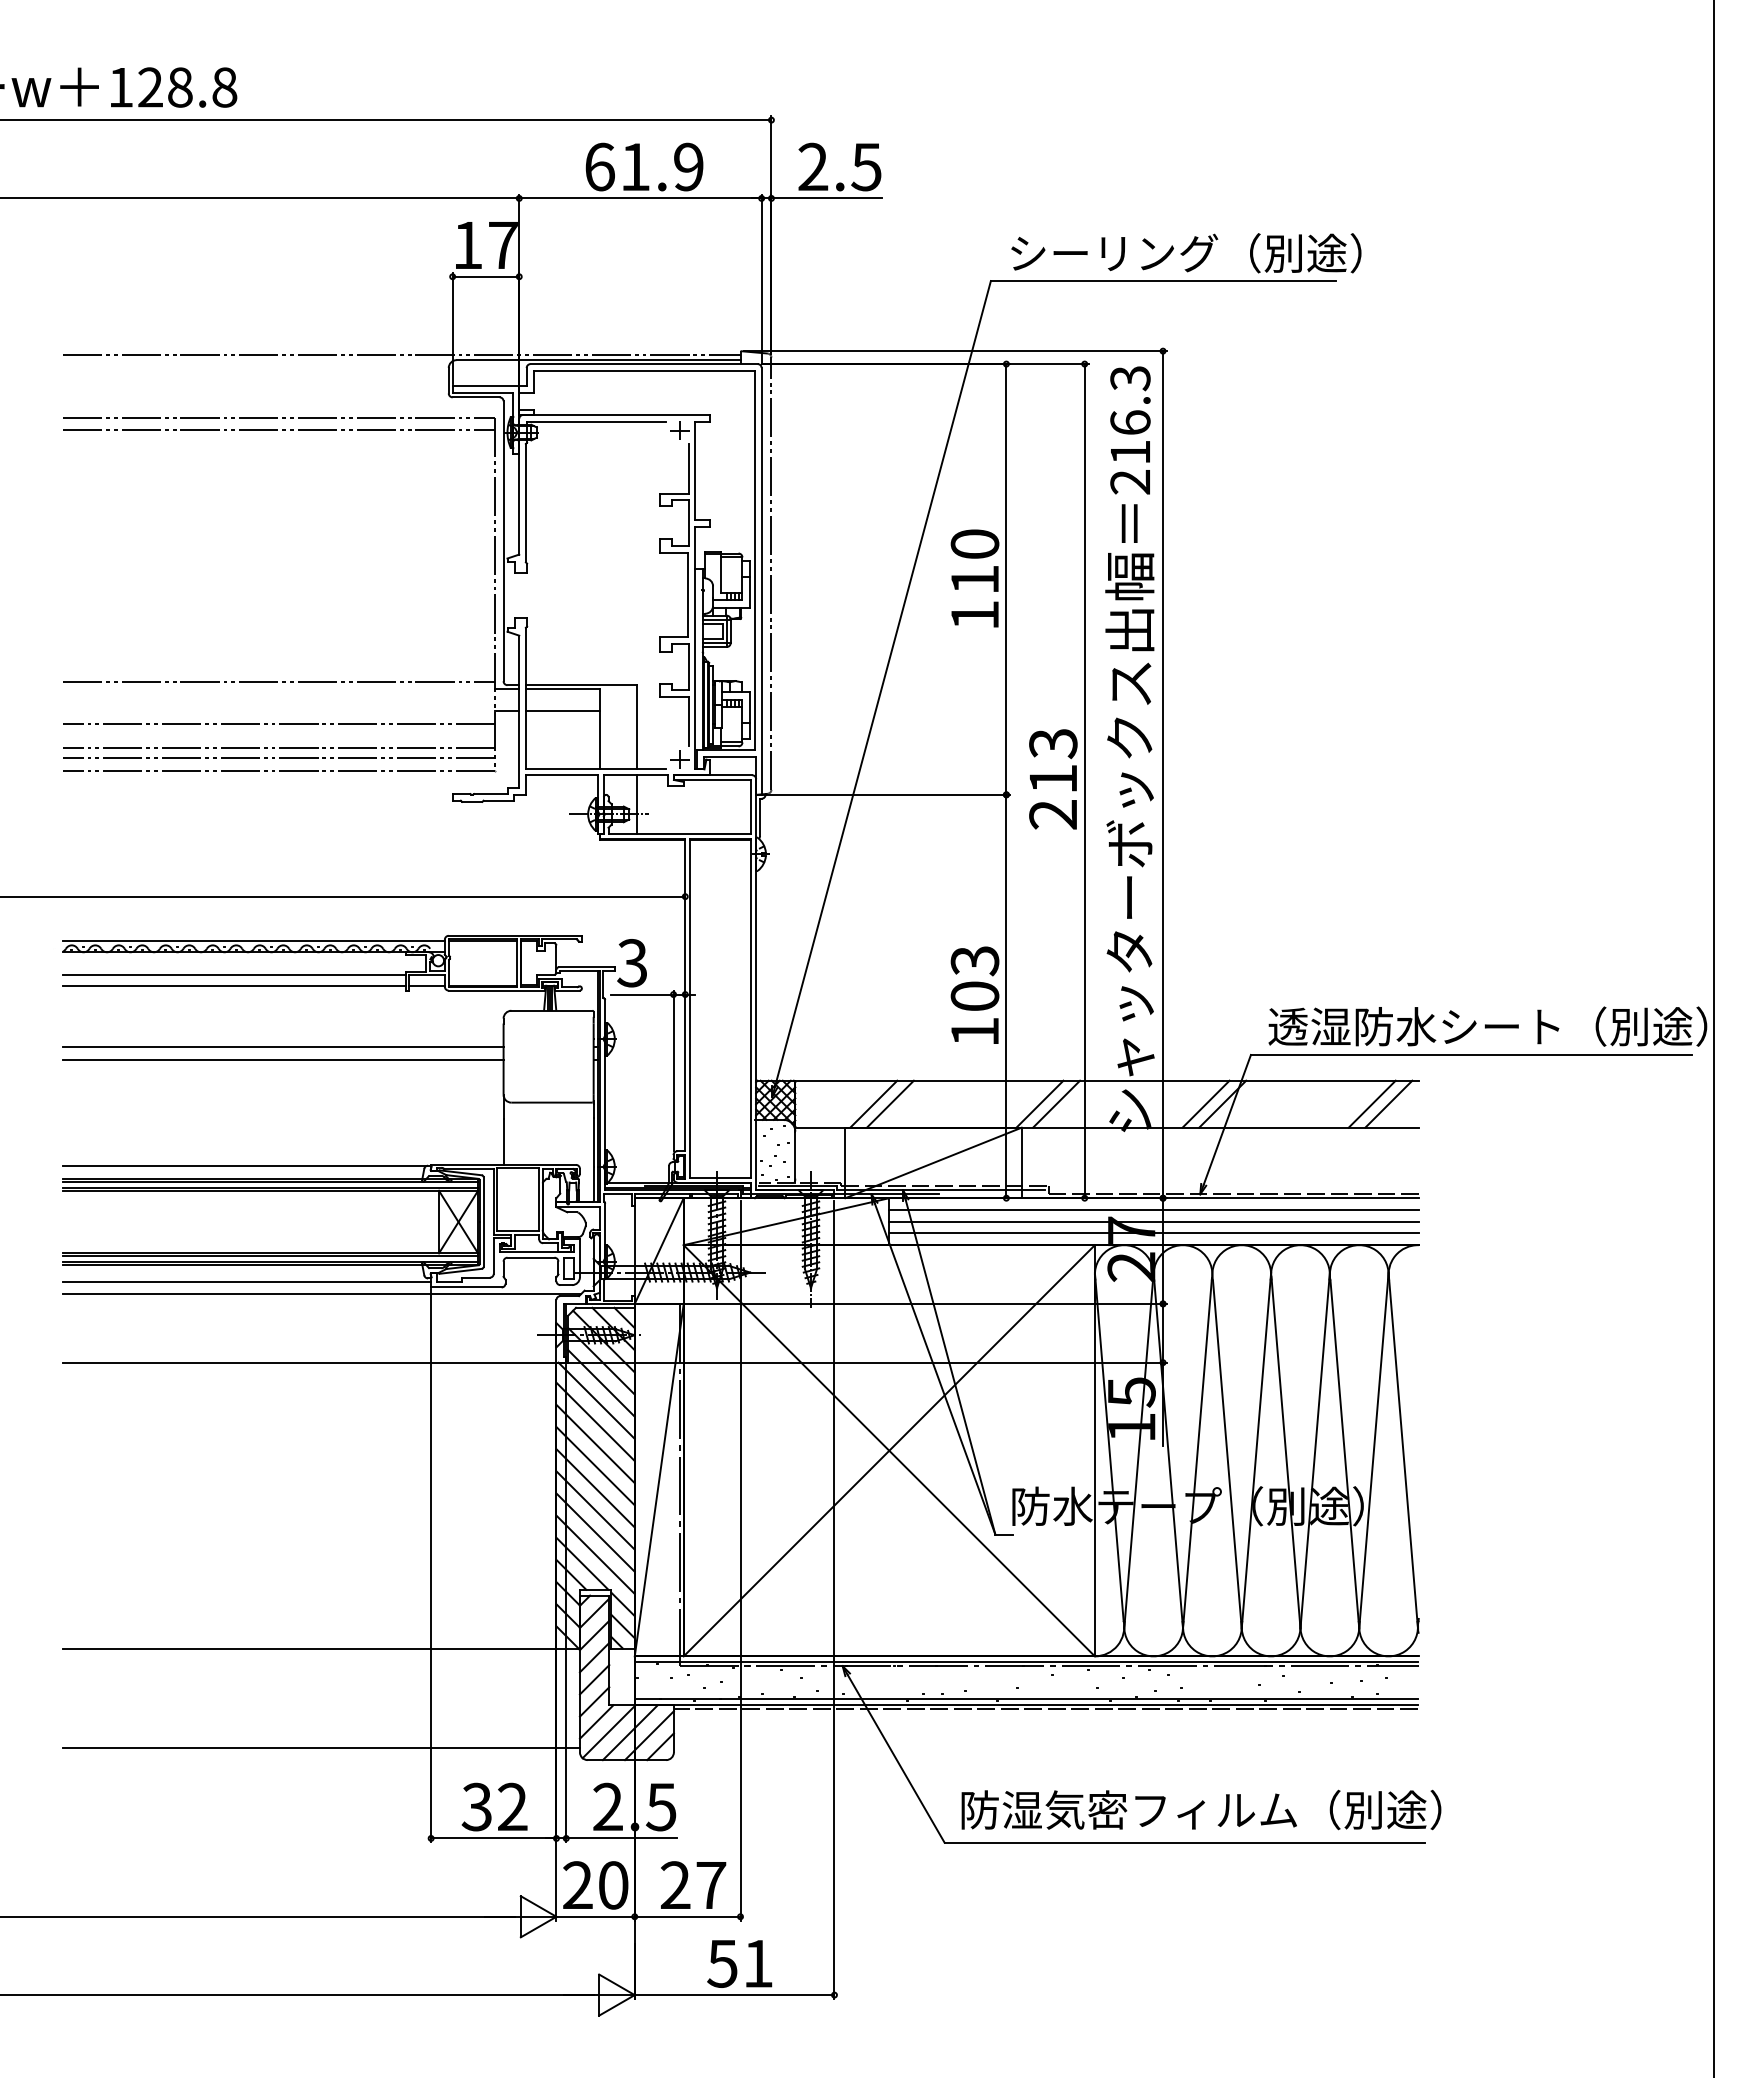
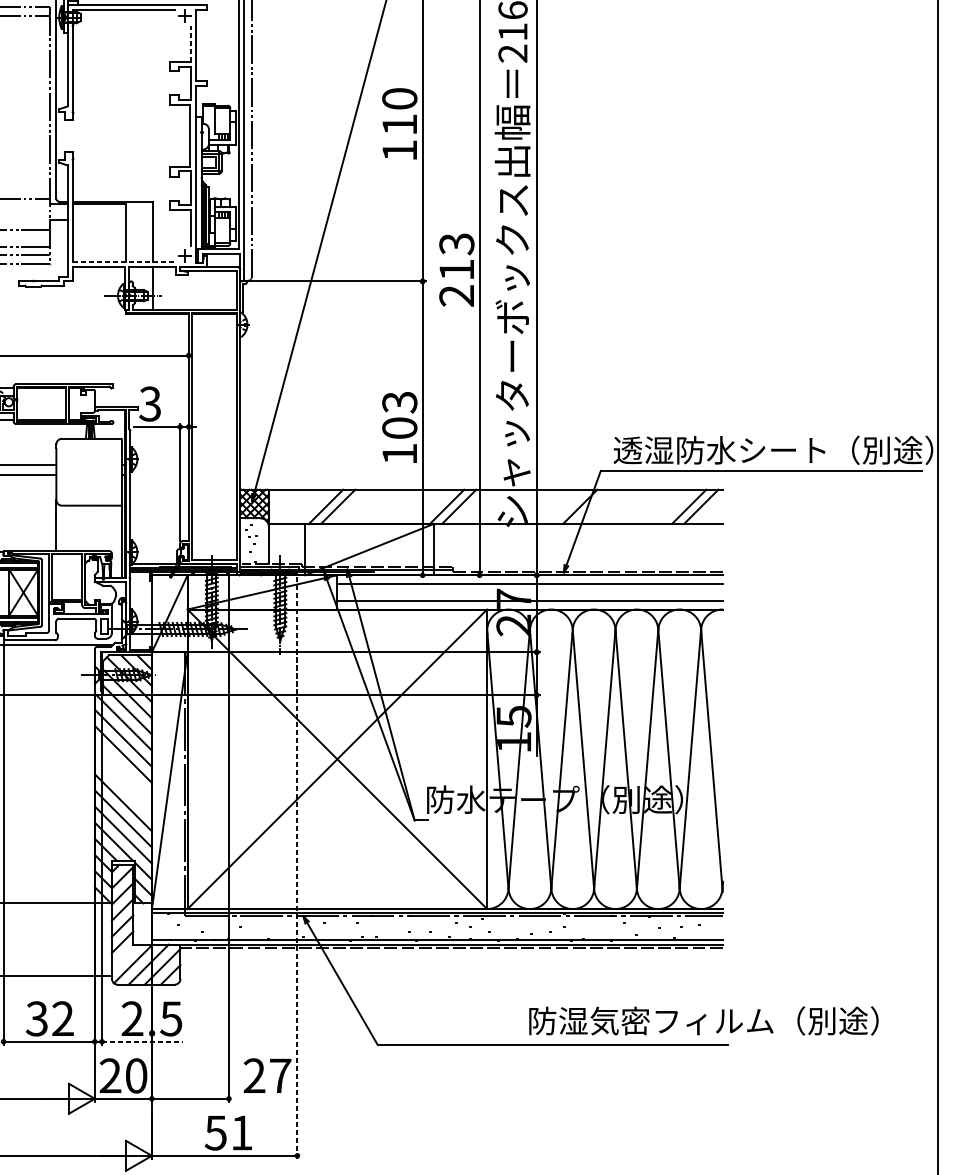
line: (688, 468) -> (191, 43), solid -> dashed
line: (562, 710) -> (99, 220), removed
line: (596, 768) -> (124, 262), solid -> dashed
line: (1205, 1103) -> (567, 506), removed
line: (1153, 1221) -> (529, 592), removed
line: (595, 1466) -> (123, 770), removed
line: (595, 1488) -> (123, 786), removed
line: (834, 1600) -> (297, 868), solid -> dashed
line: (596, 1721) -> (124, 956), removed
text: (1201, 1809) -> (703, 1020), moved
line: (622, 1838) -> (143, 1041), solid -> dashed
text: (693, 1884) -> (267, 1075), moved

